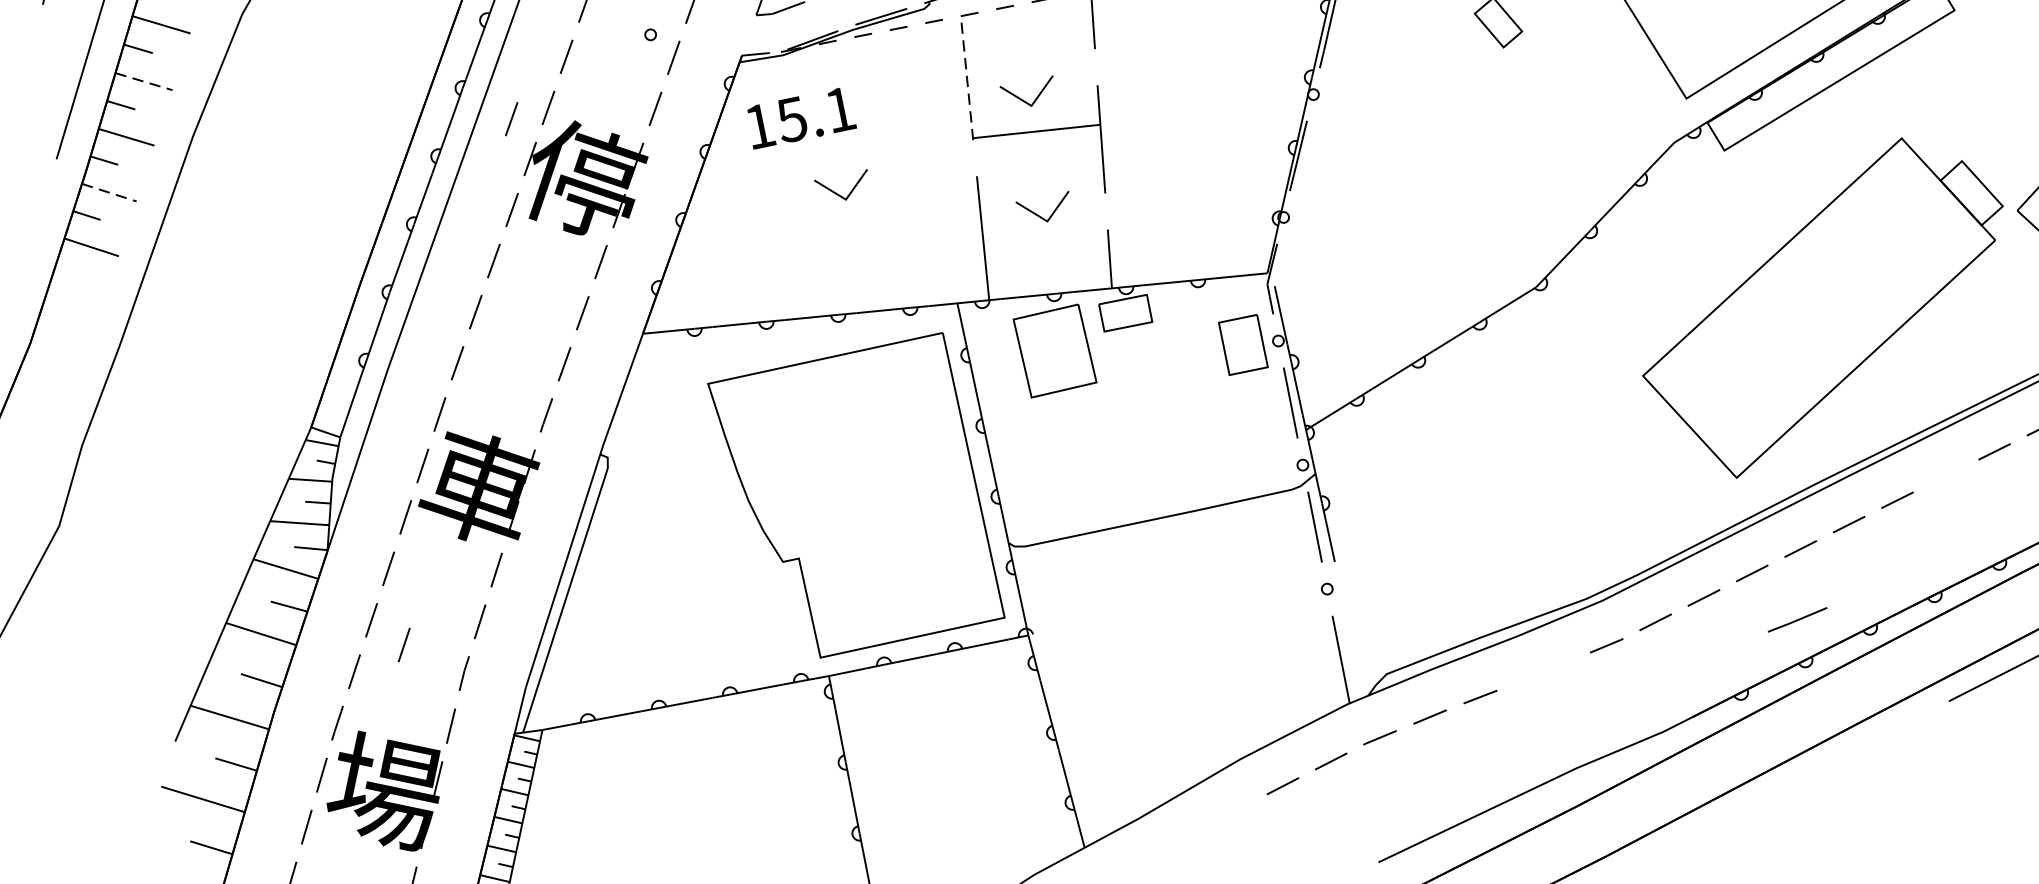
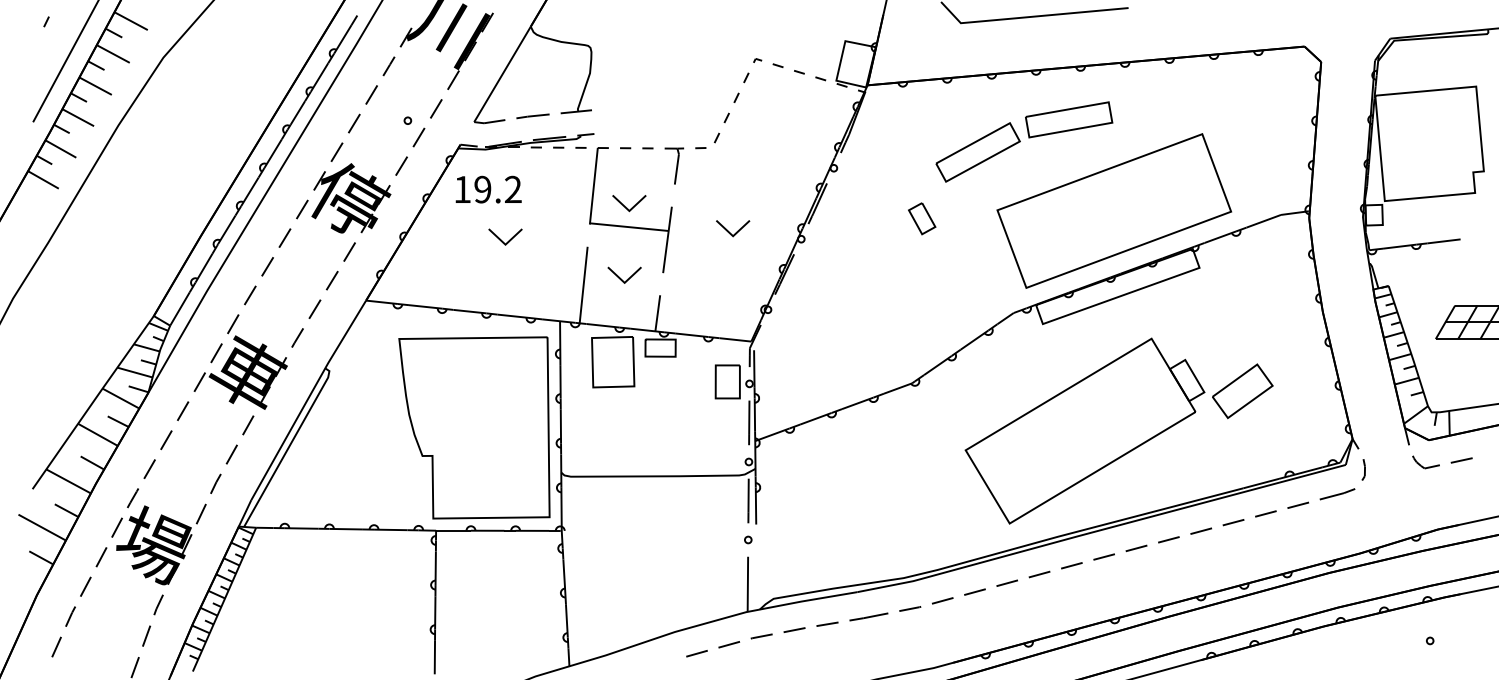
line: (966, 77) -> (593, 185), dashed -> solid
line: (145, 81) -> (96, 86), dashed -> solid
part: (1202, 99) -> (733, 228), added
text: (815, 114) -> (497, 189), 15.1 -> 19.2
line: (511, 119) -> (313, 154), removed
line: (108, 193) -> (60, 149), dashed -> solid
line: (1946, 476) -> (1136, 548), added
line: (1796, 619) -> (868, 616), moved
line: (404, 643) -> (183, 458), removed

